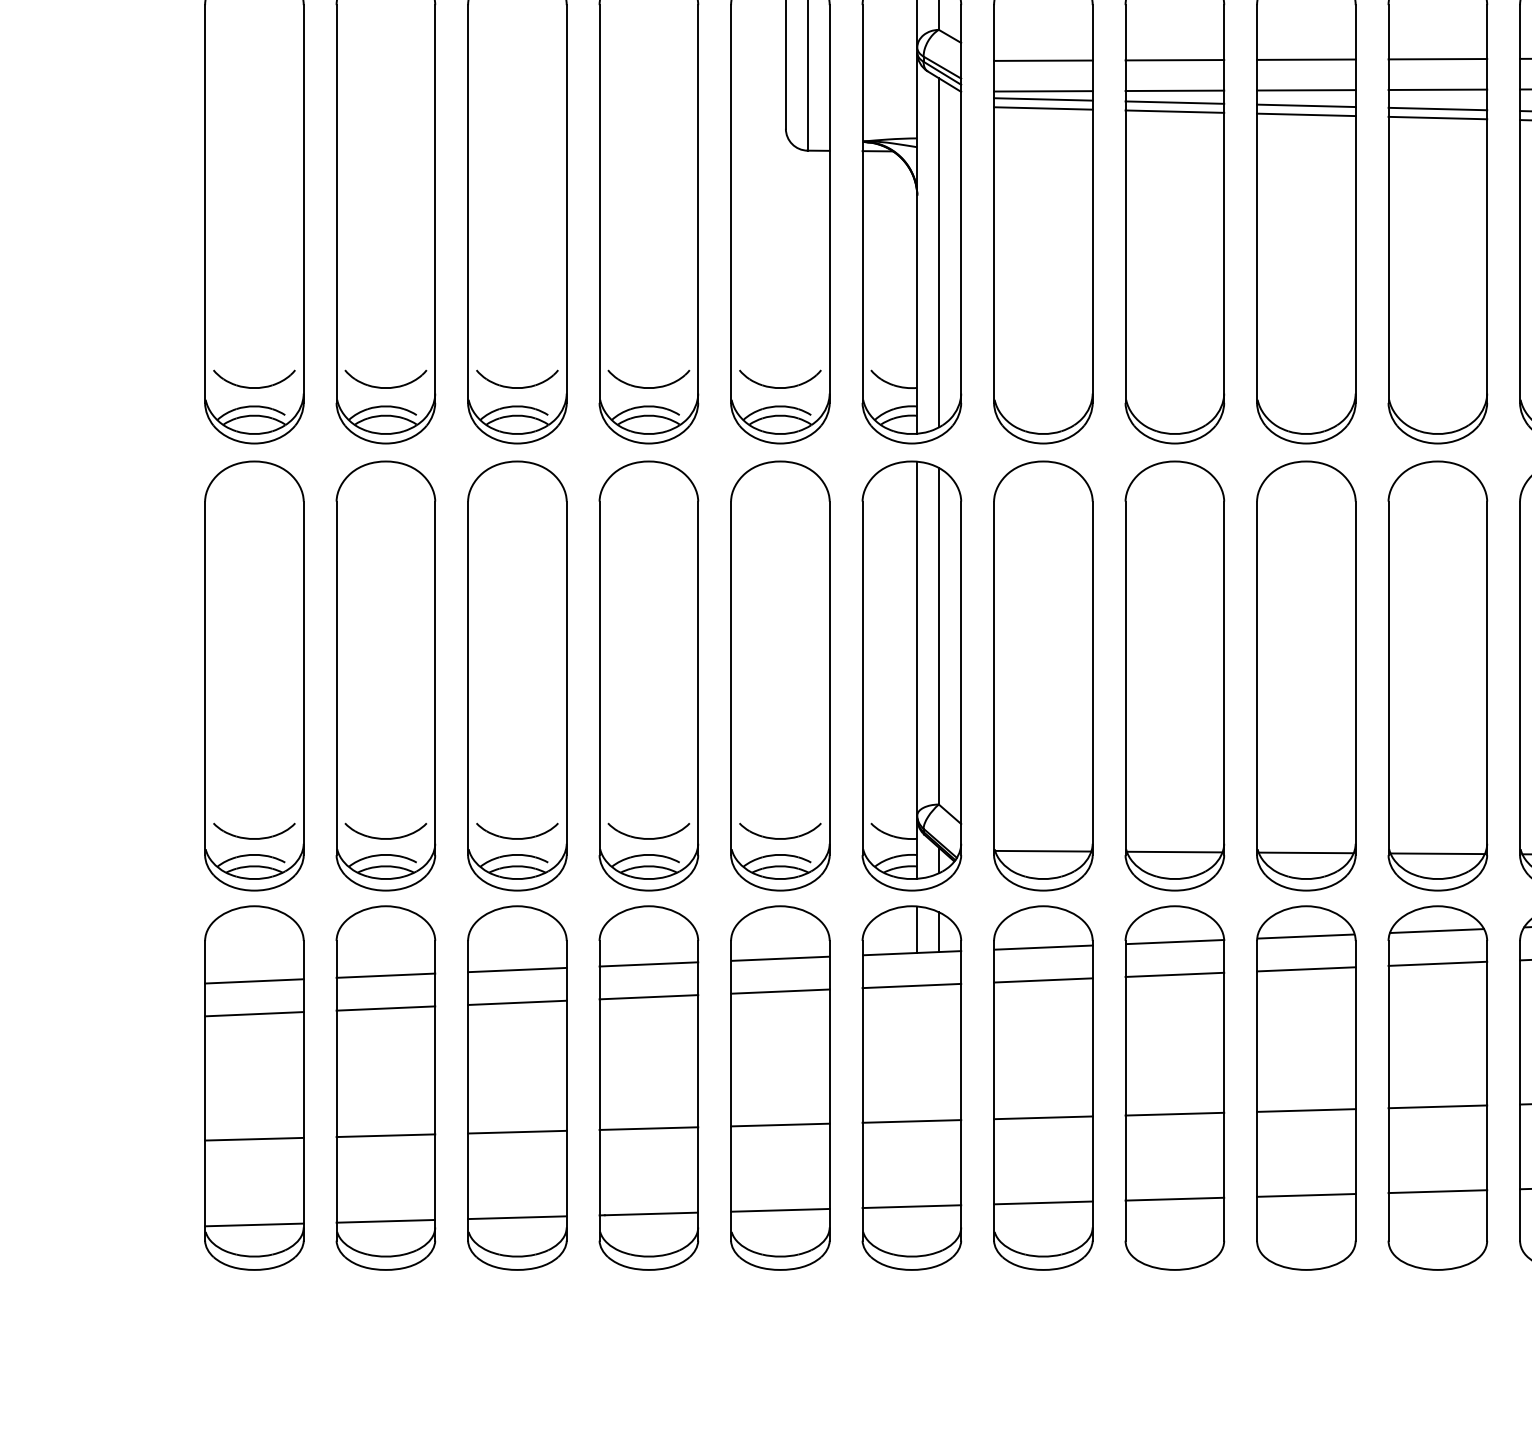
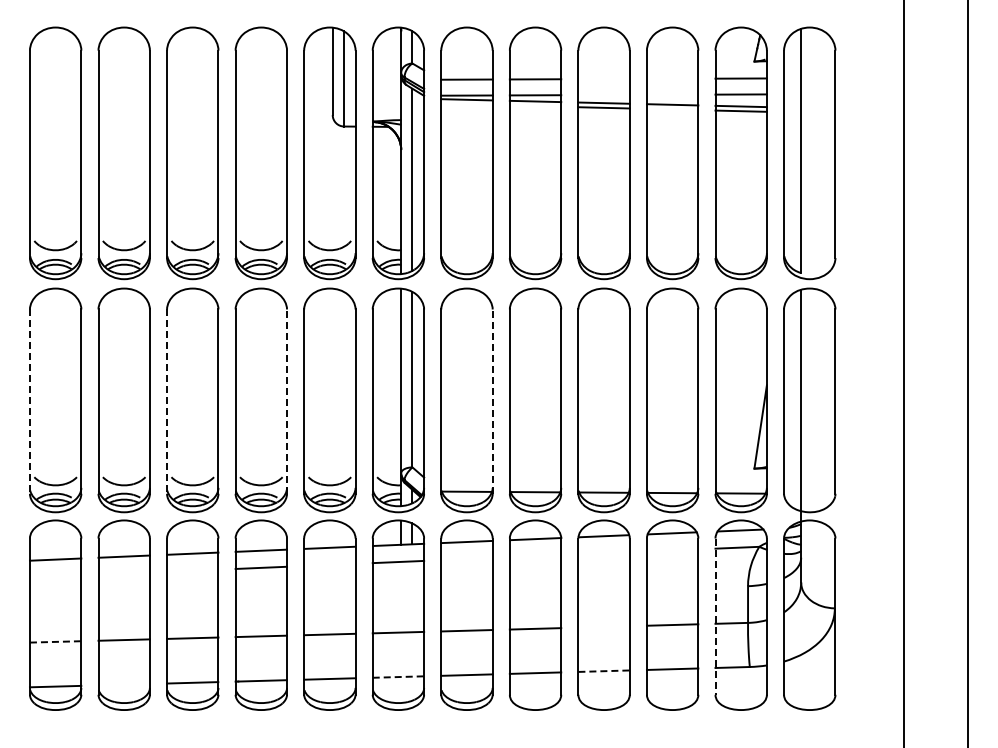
line: (1437, 58) -> (672, 78), removed
line: (1305, 60) -> (603, 79), removed
line: (1305, 89) -> (603, 94), removed
line: (1437, 89) -> (672, 94), removed
line: (1042, 108) -> (466, 104), removed
line: (1174, 110) -> (535, 105), removed
line: (1437, 118) -> (672, 109), removed
line: (699, 678) -> (287, 401), solid -> dashed
line: (1092, 678) -> (492, 401), solid -> dashed
line: (204, 680) -> (29, 402), solid -> dashed
line: (468, 680) -> (167, 402), solid -> dashed
line: (1437, 963) -> (672, 550), removed
line: (1305, 969) -> (603, 553), removed
line: (1174, 975) -> (535, 556), removed
line: (1042, 981) -> (466, 559), removed
line: (779, 990) -> (329, 564), removed
line: (516, 1002) -> (192, 570), removed
line: (384, 1008) -> (123, 573), removed
line: (254, 1013) -> (55, 576), removed
line: (1520, 1092) -> (715, 617), solid -> dashed
line: (1305, 1109) -> (603, 626), removed
line: (254, 1138) -> (55, 641), solid -> dashed
line: (1307, 1195) -> (604, 671), solid -> dashed
line: (912, 1207) -> (398, 677), solid -> dashed
line: (384, 1220) -> (123, 684), removed

